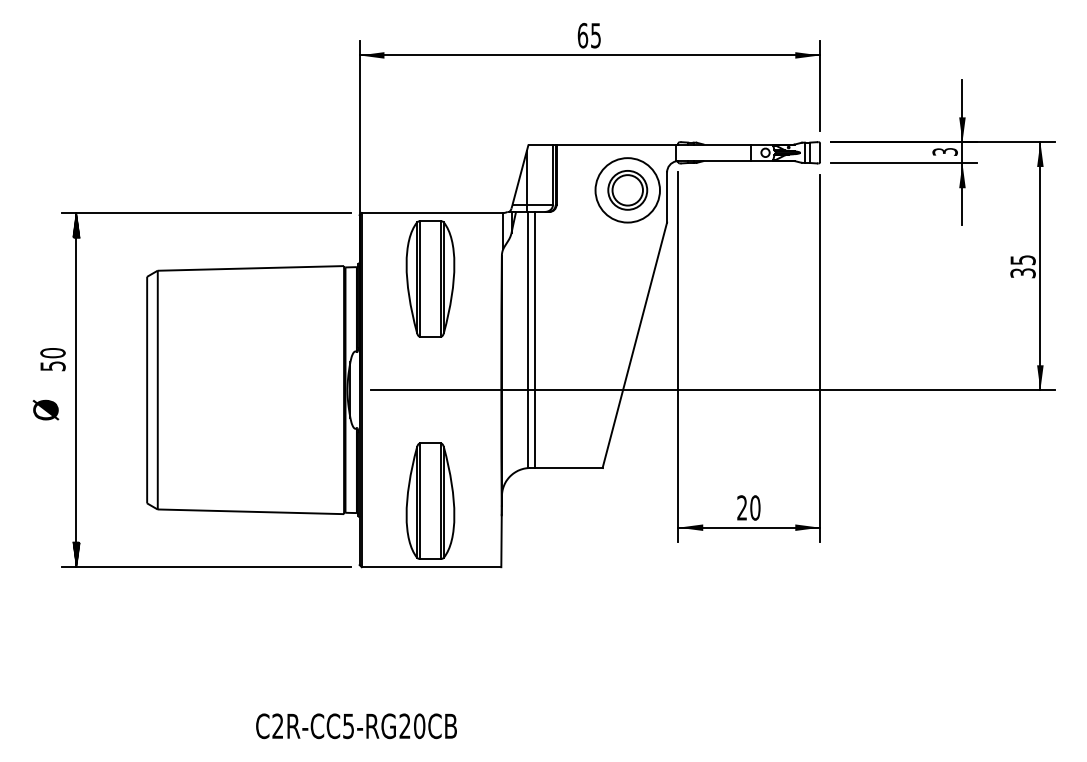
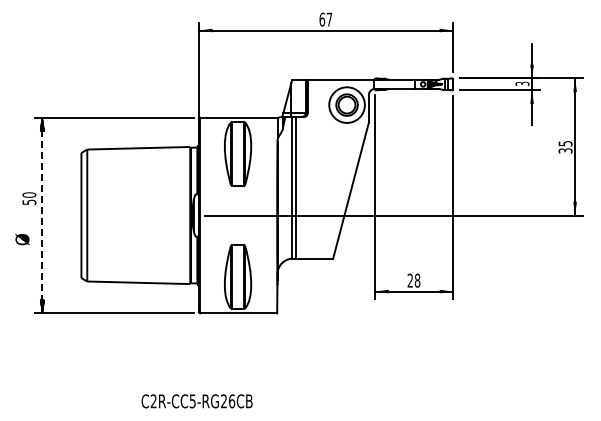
text: (595, 35) -> (329, 19), 65 -> 67
line: (76, 390) -> (42, 215), solid -> dashed
text: (45, 409) -> (22, 239), moved
text: (755, 507) -> (417, 280), 20 -> 28
text: (420, 724) -> (232, 400), C2R-CC5-RG20CB -> C2R-CC5-RG26CB

